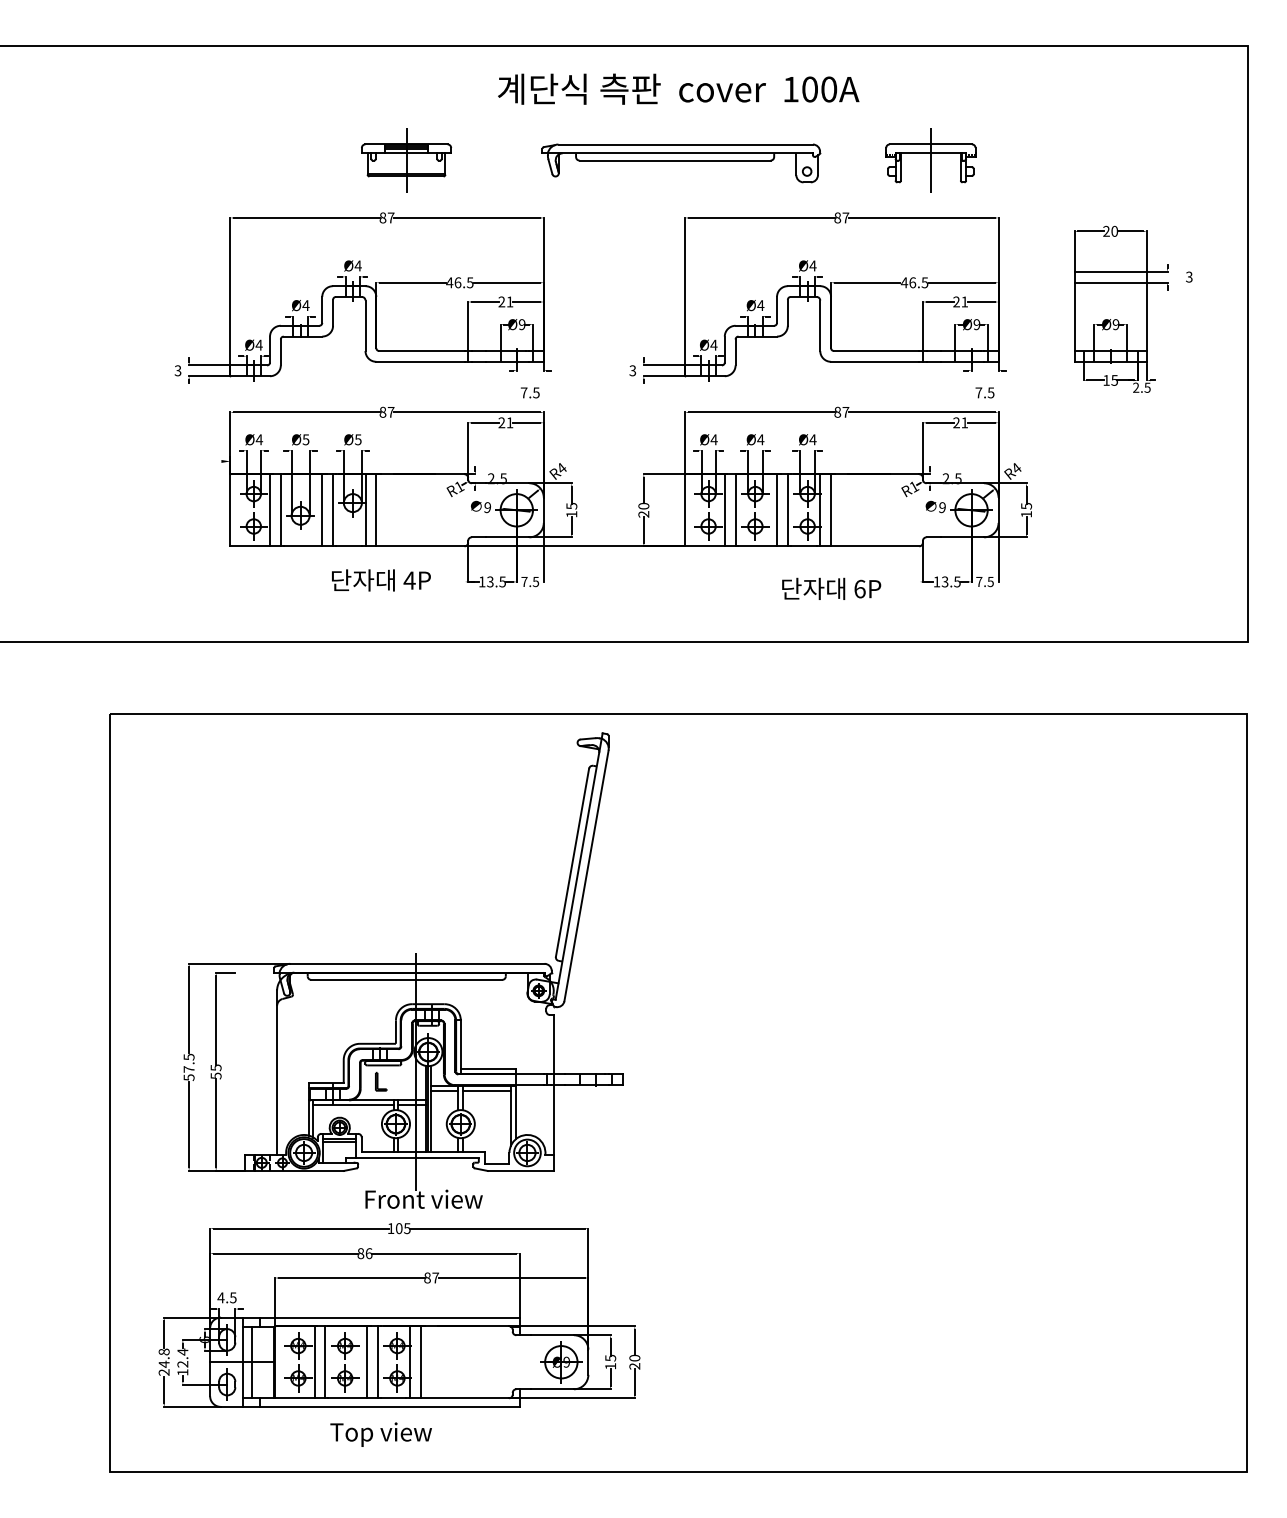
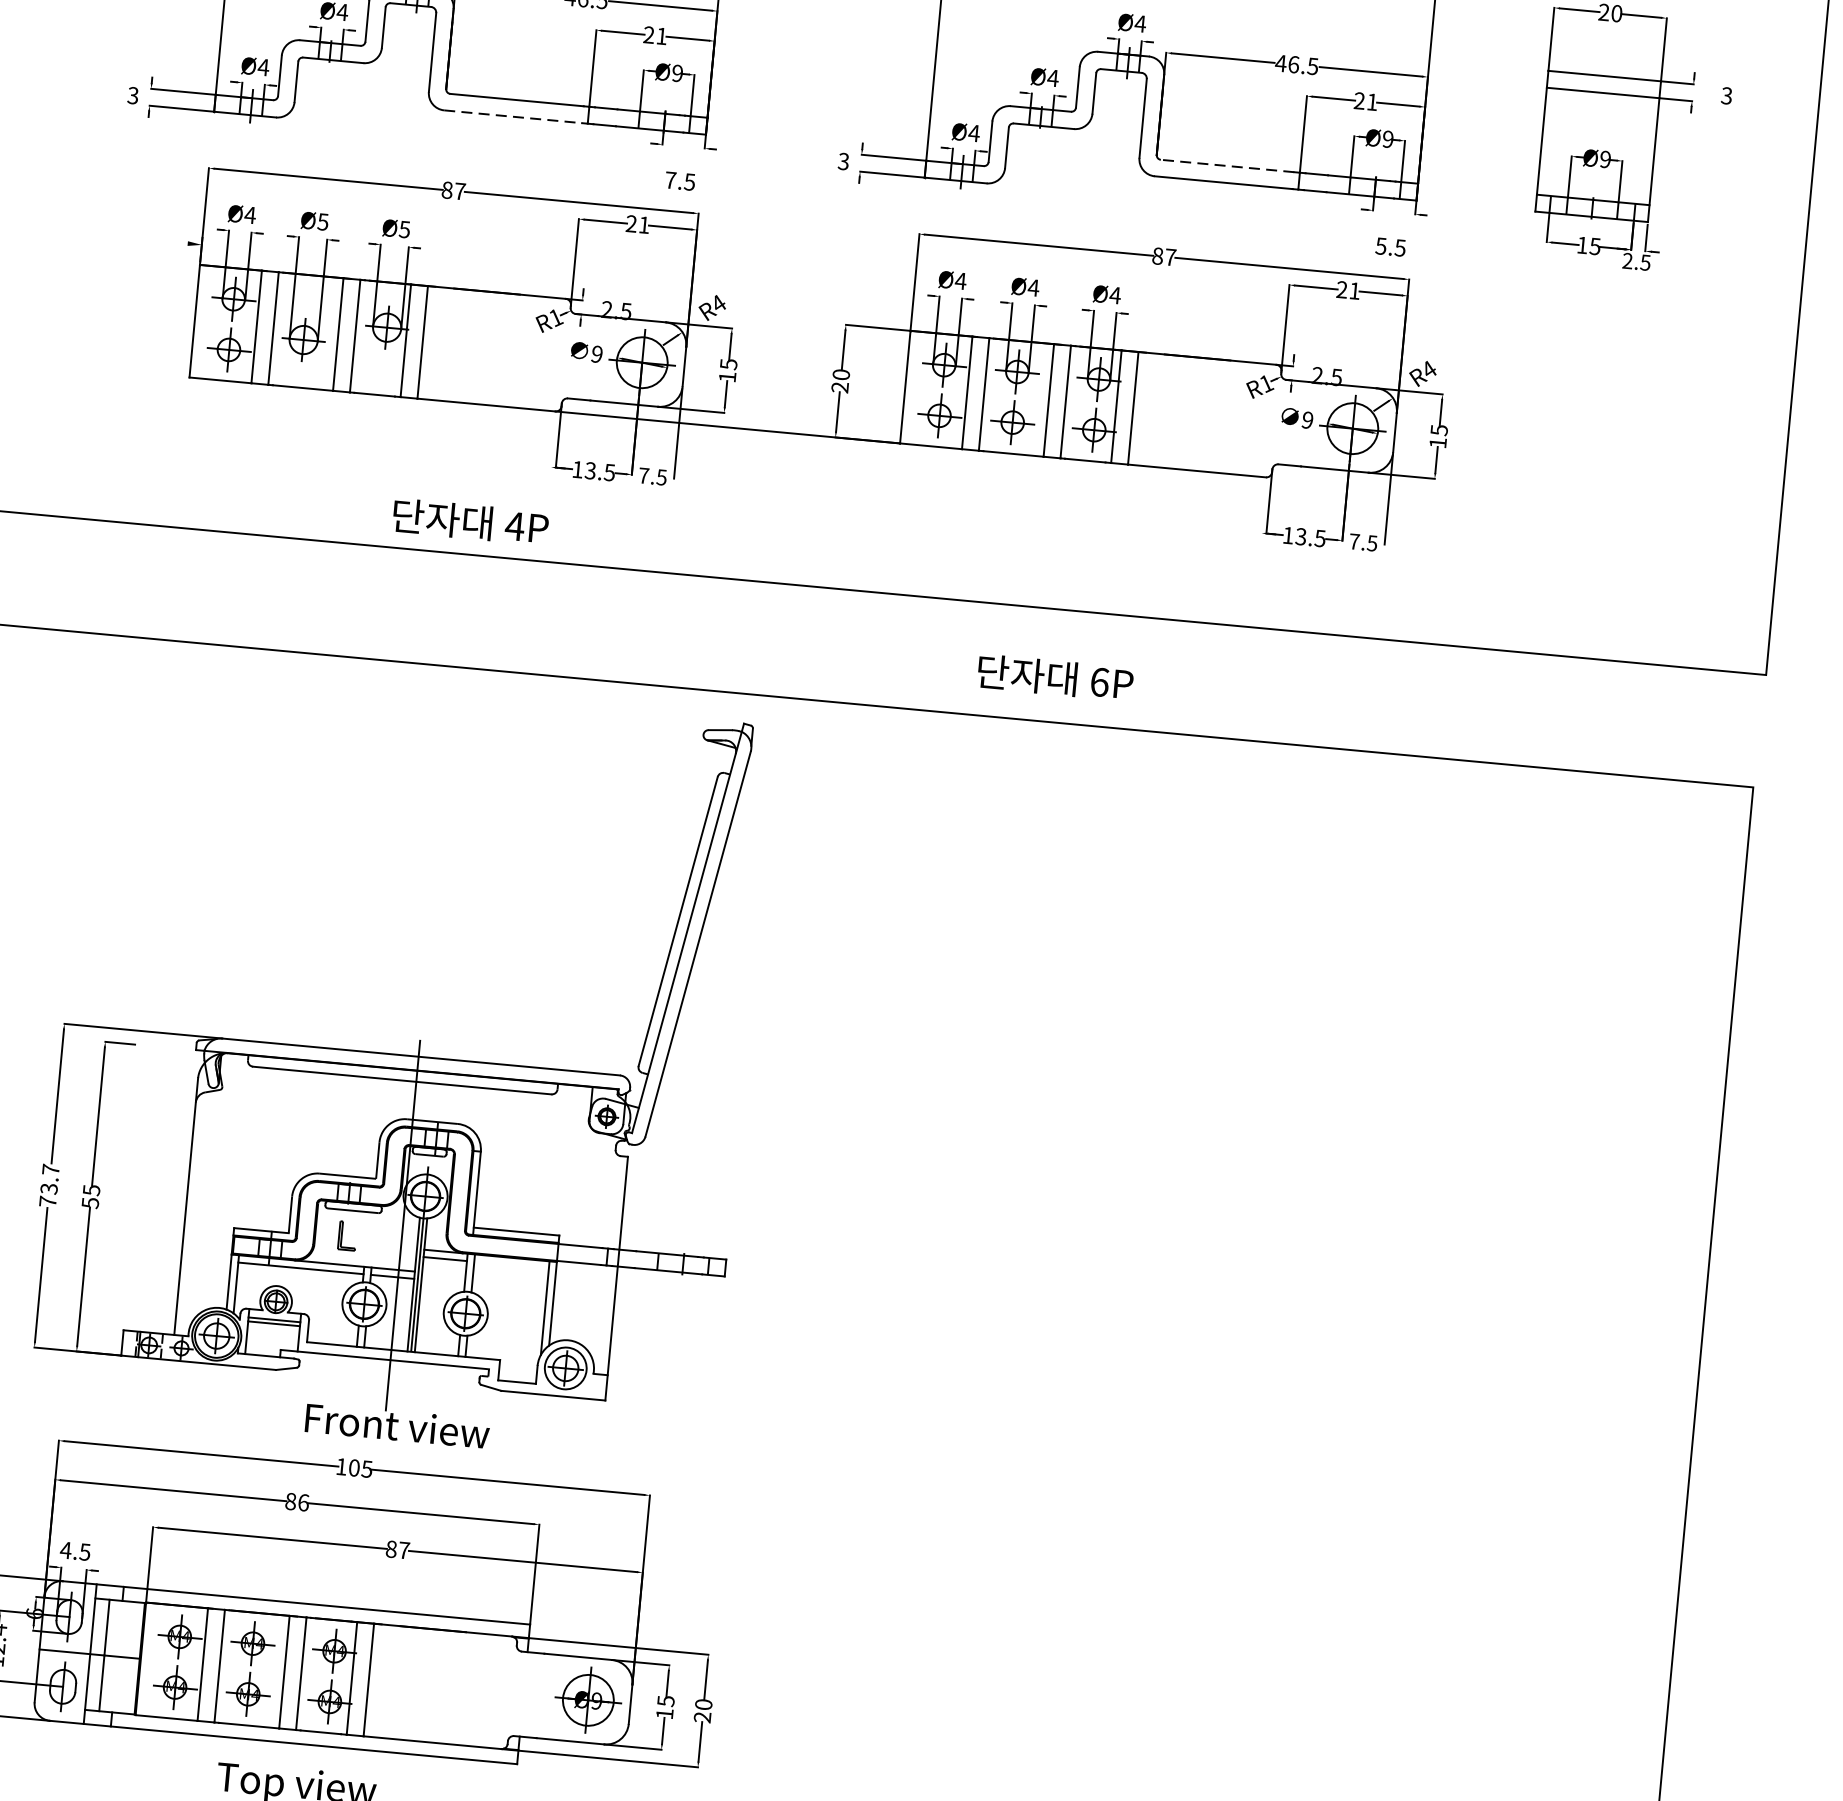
line: (876, 351) -> (1227, 166), solid -> dashed
line: (420, 361) -> (513, 116), solid -> dashed
text: (978, 392) -> (1380, 245), 7.5 -> 5.5
text: (381, 580) -> (470, 522), moved
text: (831, 588) -> (1055, 677), moved
text: (188, 1067) -> (48, 1185), 57.5 -> 73.7
line: (486, 1090) -> (510, 1264), removed

